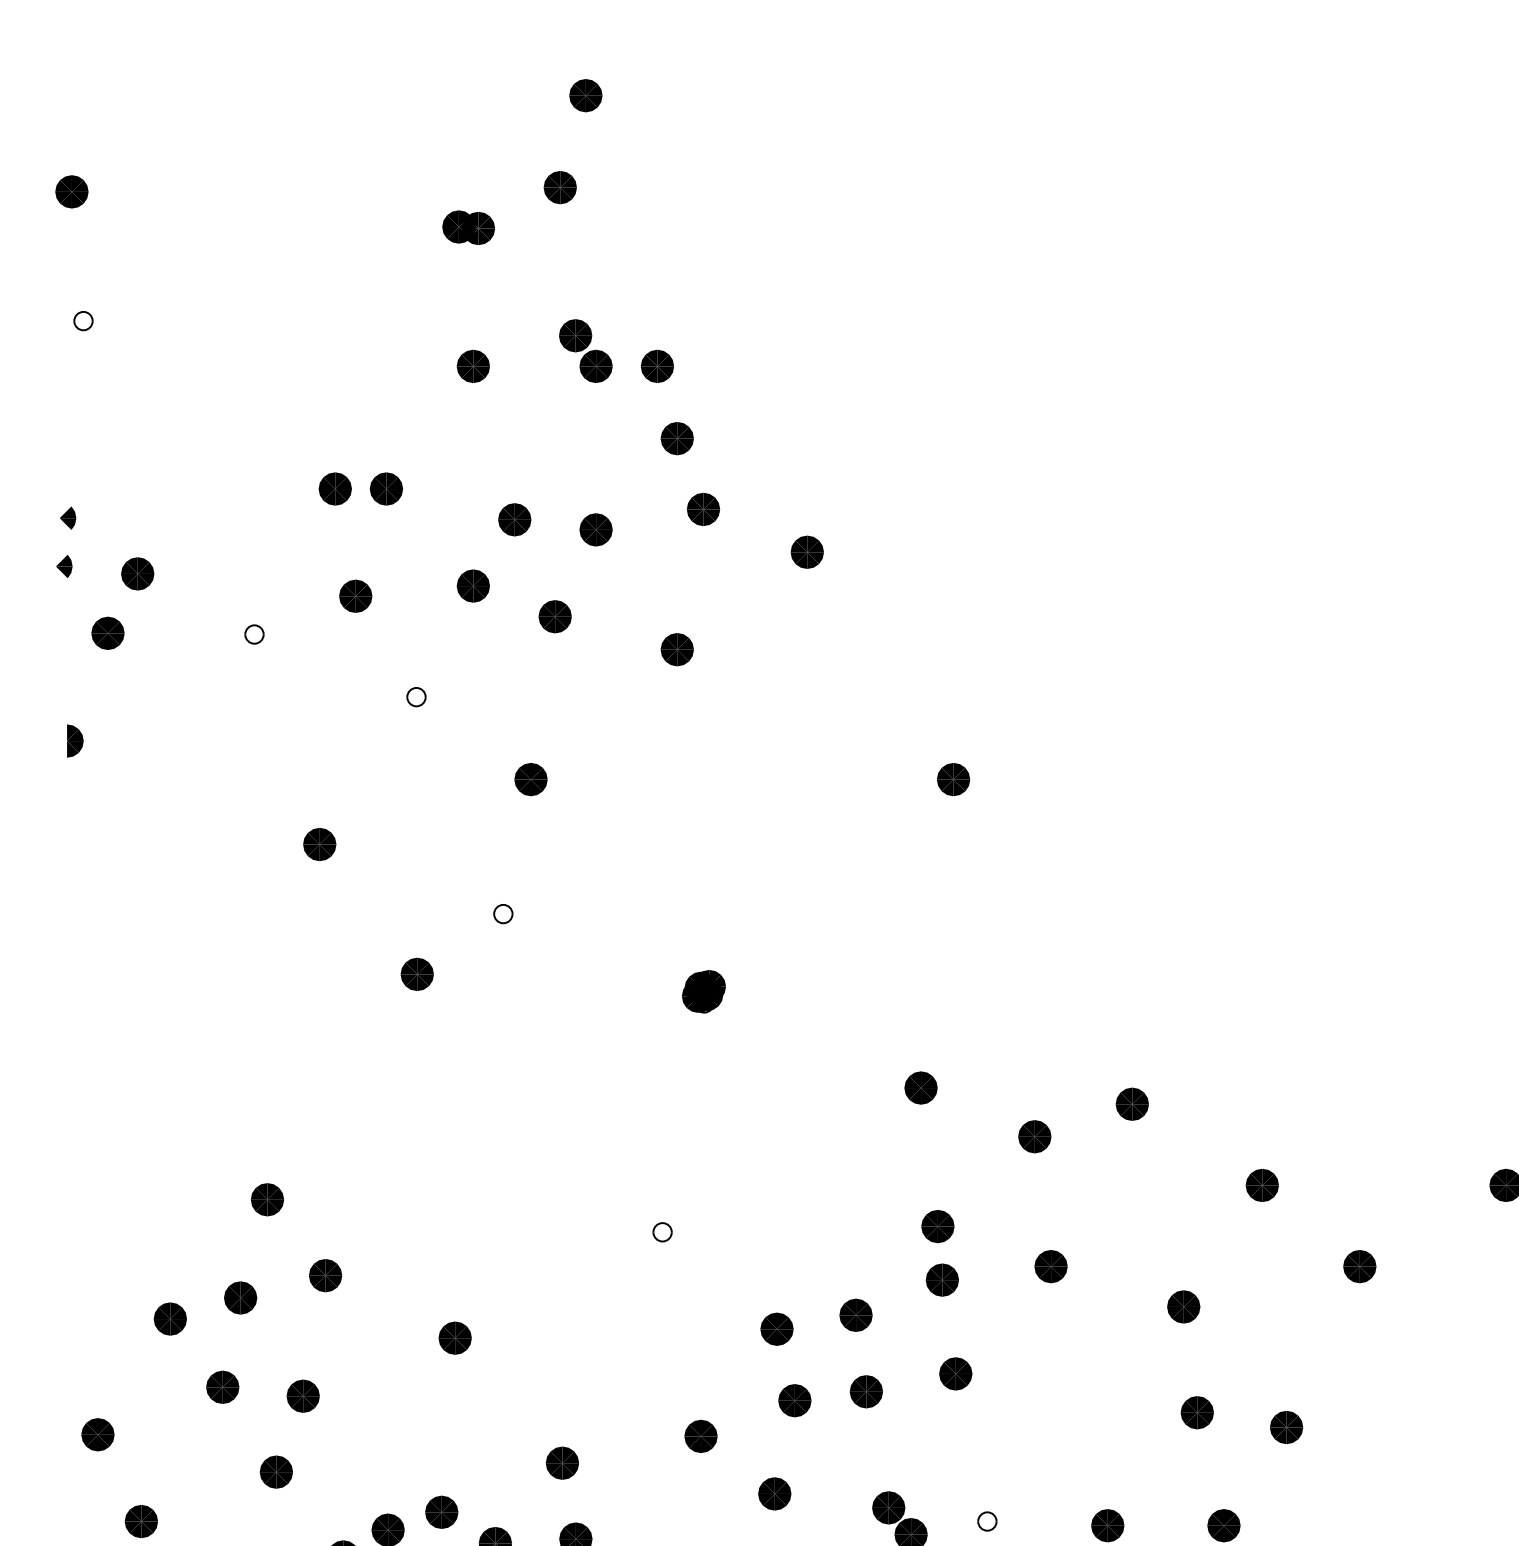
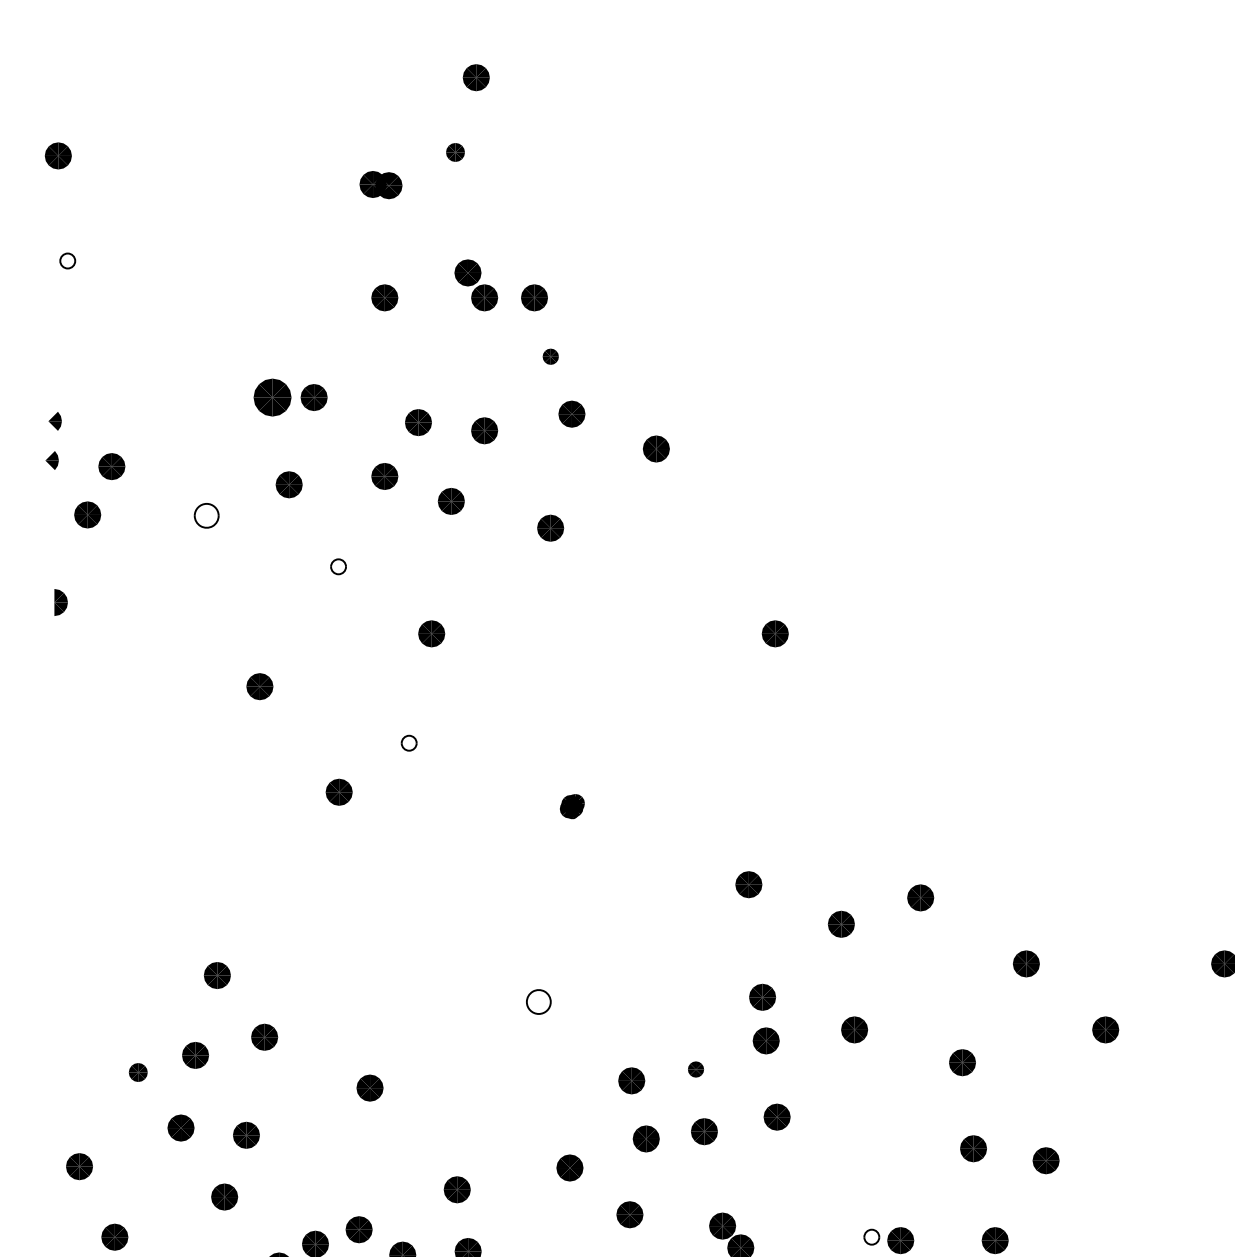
part: (560, 187) -> (455, 152), size x0.7
part: (677, 438) -> (550, 356), size x0.6
part: (335, 488) -> (272, 397), size x1.4
part: (254, 634) -> (206, 515), size x1.6
part: (704, 991) -> (572, 806), size x0.7
part: (662, 1231) -> (538, 1001), size x1.6
part: (855, 1315) -> (695, 1069), size x0.6
part: (169, 1318) -> (137, 1072), size x0.7
part: (986, 1520) -> (871, 1236), moved

